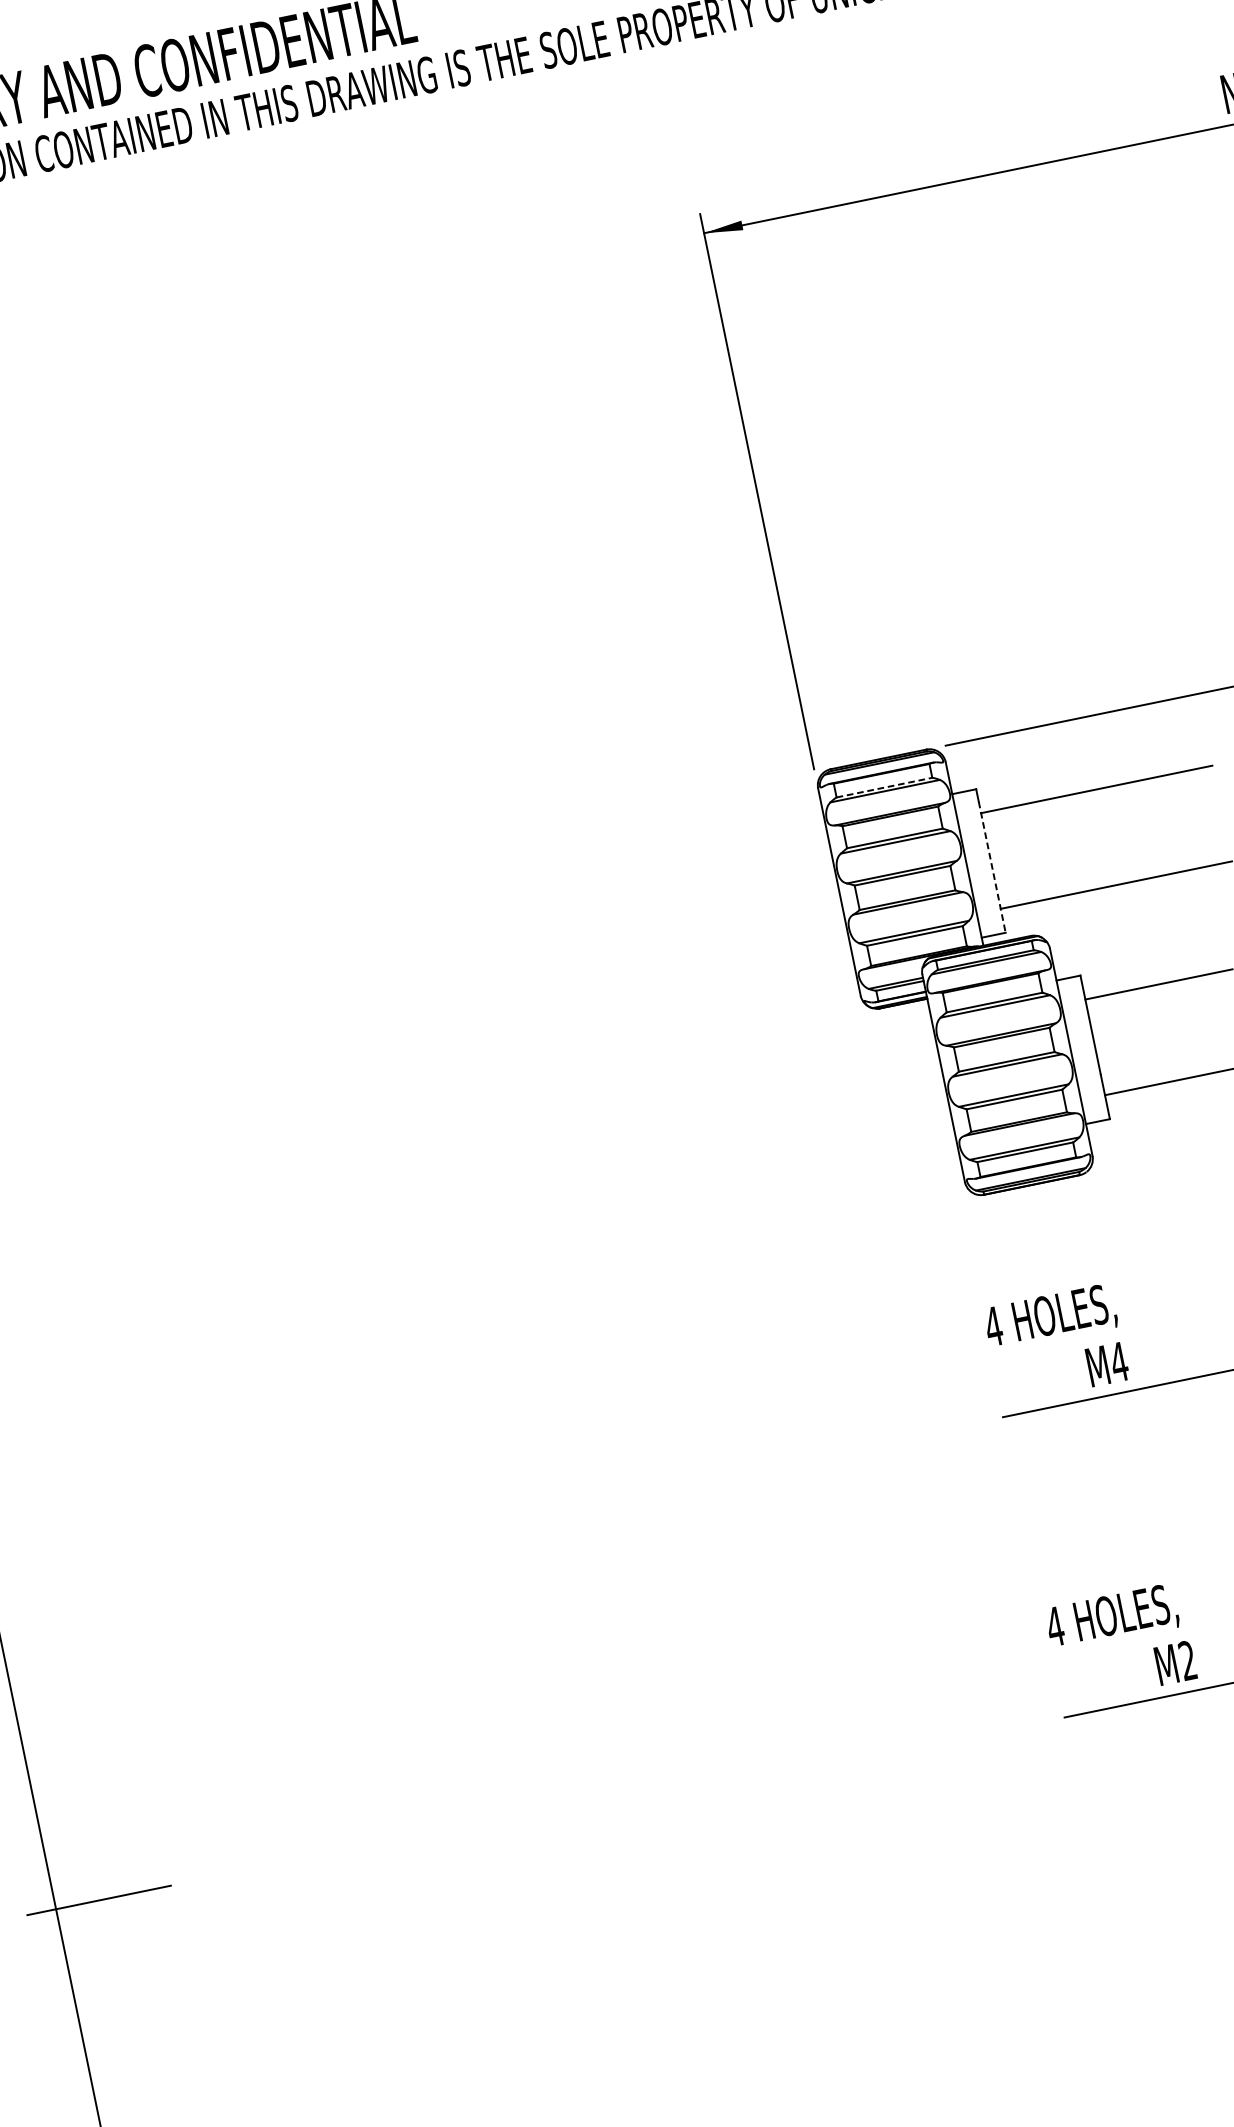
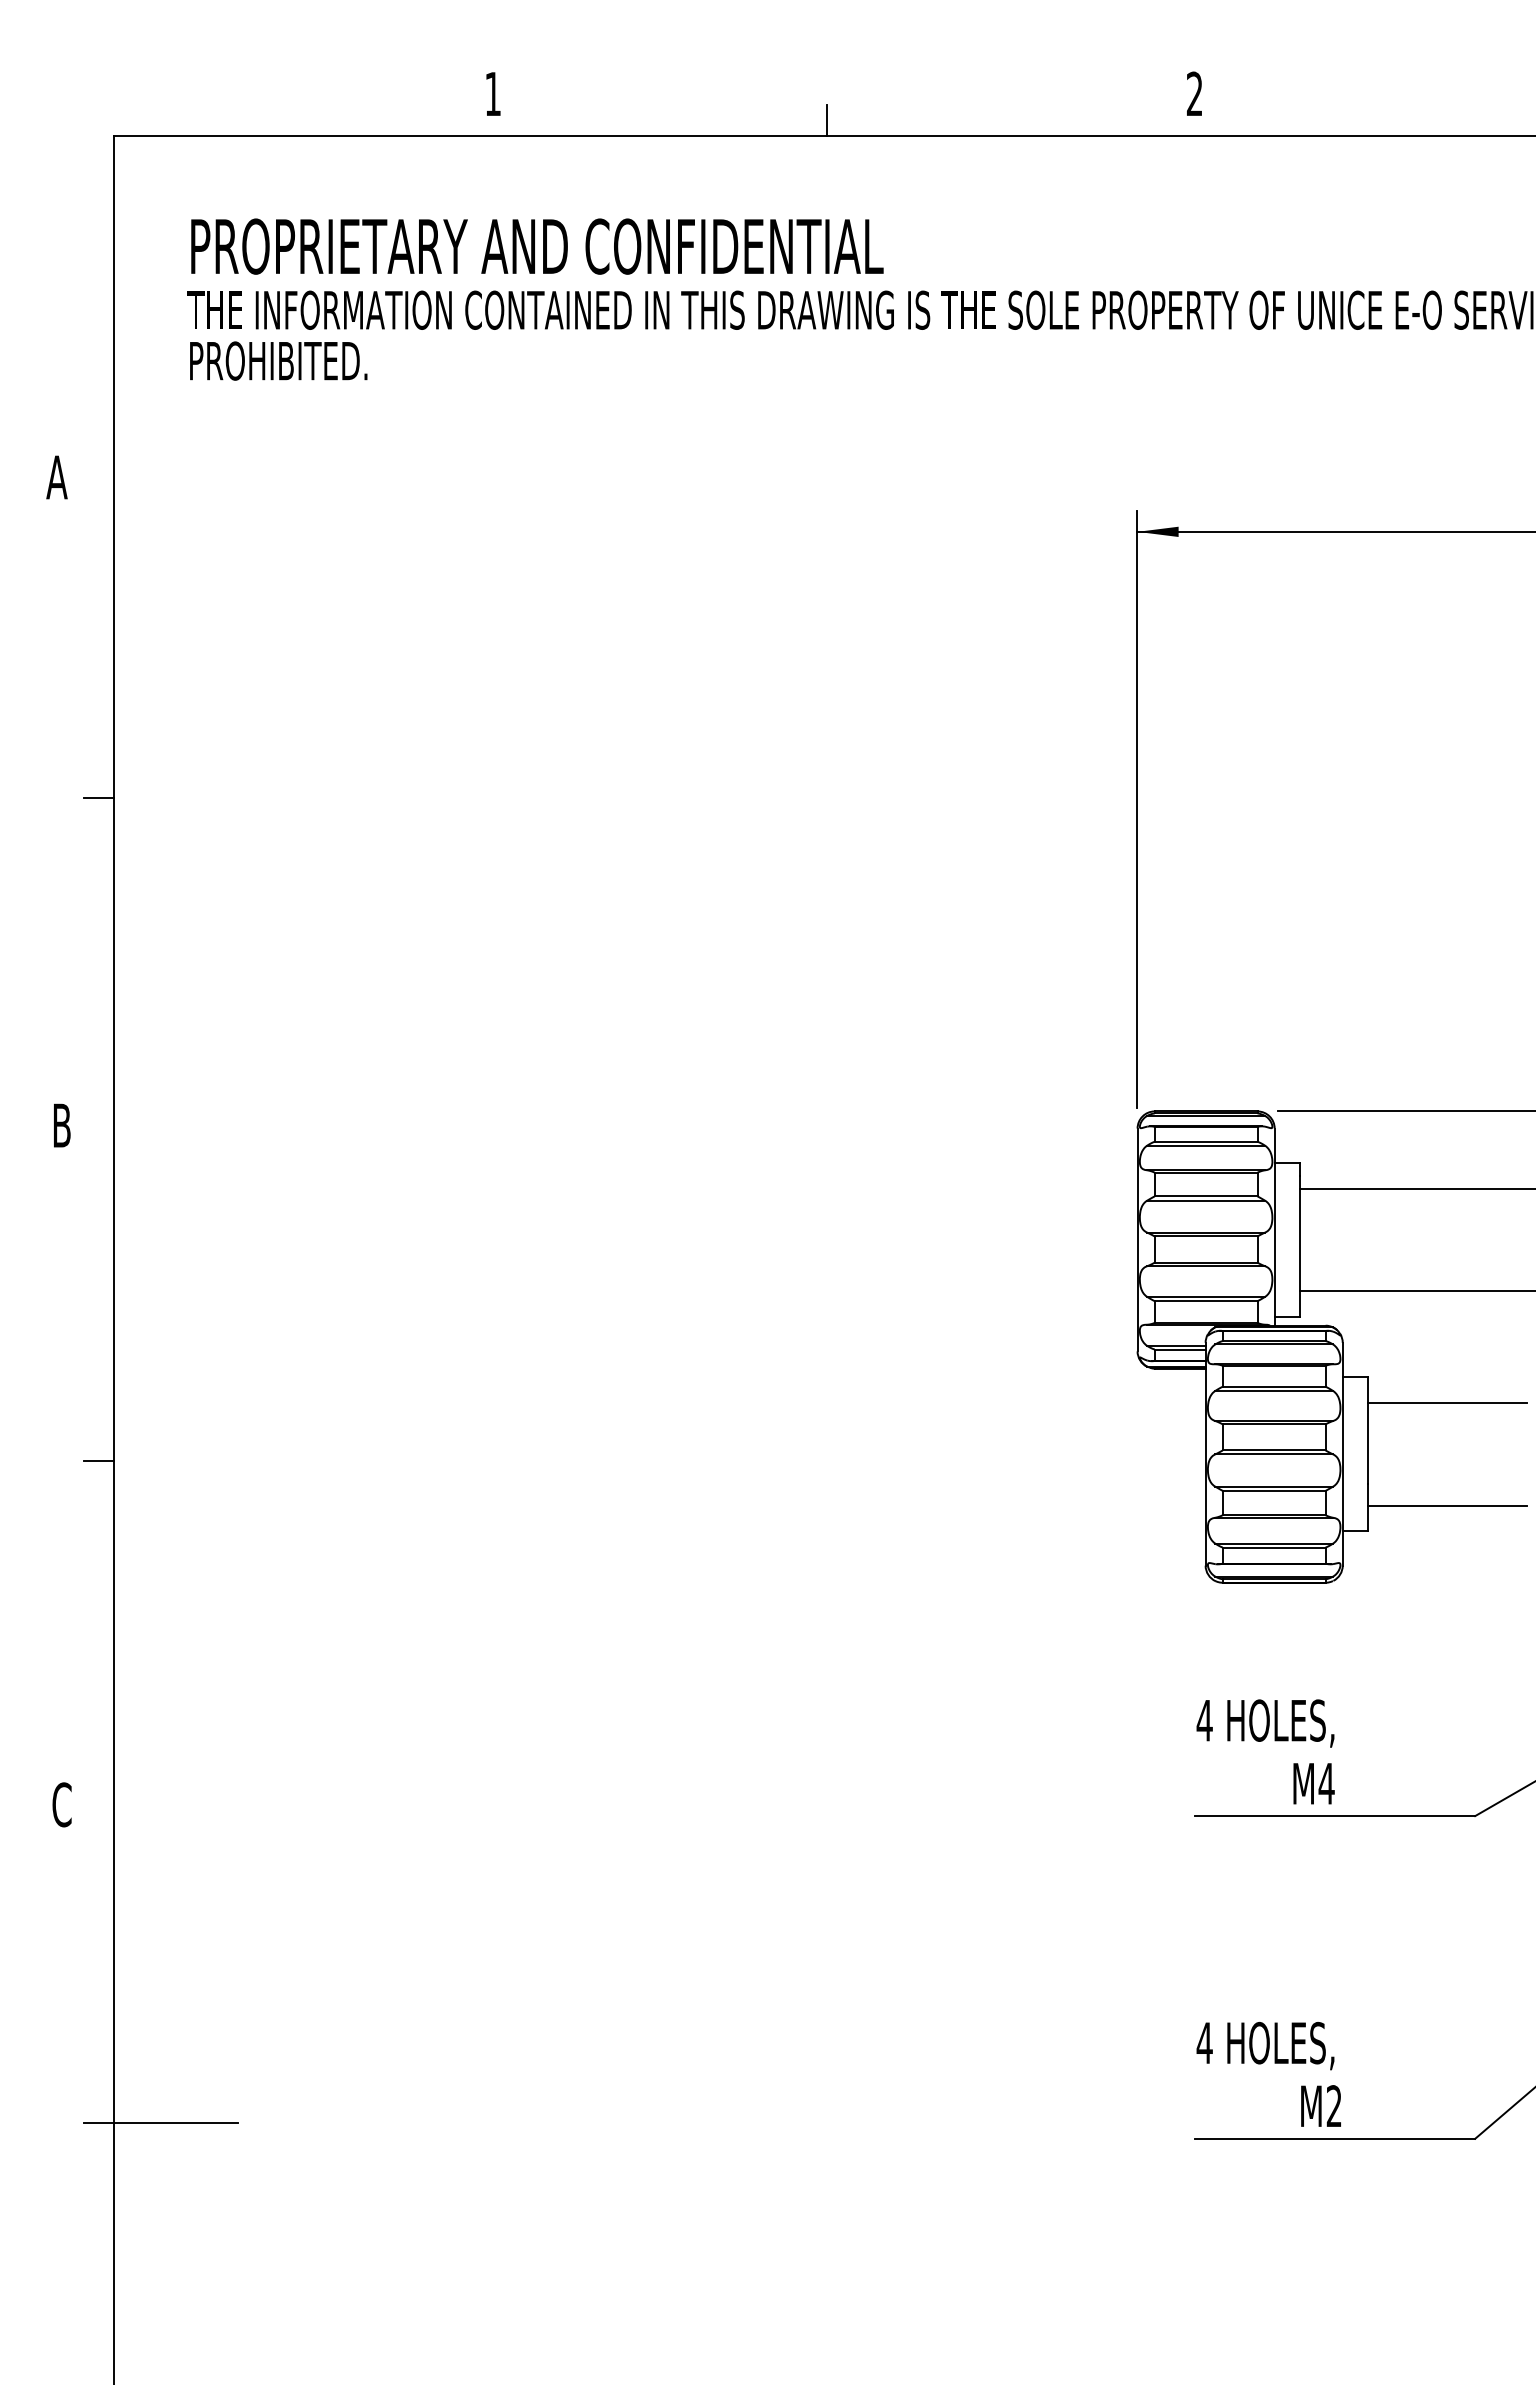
line: (884, 787) -> (1206, 1141), dashed -> solid
line: (992, 868) -> (1300, 1247), dashed -> solid

